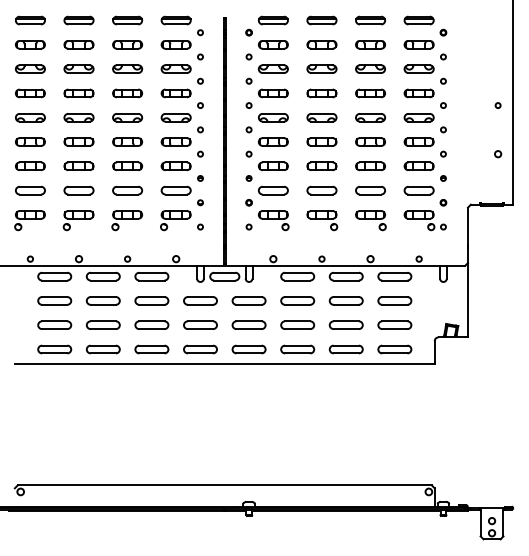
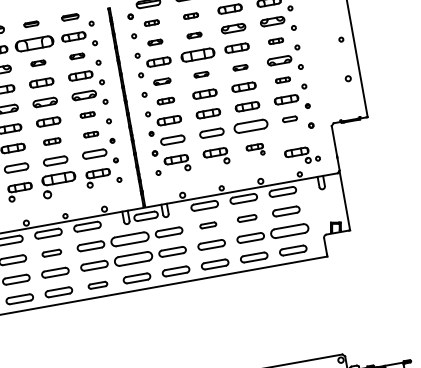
part: (127, 20) -> (31, 24), size x0.6
part: (175, 20) -> (69, 17), size x0.7
part: (127, 44) -> (34, 43), size x1.6
part: (272, 44) -> (151, 22), size x0.6
part: (321, 44) -> (190, 15), size x0.6
part: (127, 68) -> (38, 62), size x0.6
part: (175, 68) -> (76, 56), size x0.6
part: (272, 68) -> (154, 42), size x0.6
part: (321, 68) -> (194, 35), size x0.6
part: (321, 93) -> (197, 55), size x1.4
part: (418, 93) -> (275, 41), size x0.6
part: (272, 117) -> (161, 81), size x0.7
part: (321, 117) -> (201, 74), size x0.6
part: (370, 117) -> (240, 67), size x0.6
part: (175, 141) -> (87, 114), size x0.6
part: (273, 141) -> (165, 100), size x0.7
part: (418, 141) -> (282, 79), size x0.6
part: (127, 166) -> (52, 141), size x0.7
part: (175, 166) -> (90, 134), size x0.6
part: (370, 190) -> (250, 126), size x1.4
part: (418, 190) -> (289, 119), size x0.6
part: (127, 220) -> (59, 185), size x1.4
part: (370, 220) -> (255, 150), size x0.7
part: (424, 220) -> (301, 156), moved
part: (102, 300) -> (51, 253), size x0.7
part: (200, 300) -> (129, 238), size x1.4
part: (297, 300) -> (207, 225), size x0.6
part: (345, 300) -> (246, 218), size x0.7
part: (200, 324) -> (133, 258), size x1.4
part: (394, 324) -> (289, 230), size x1.4
part: (151, 349) -> (97, 285), size x0.7

